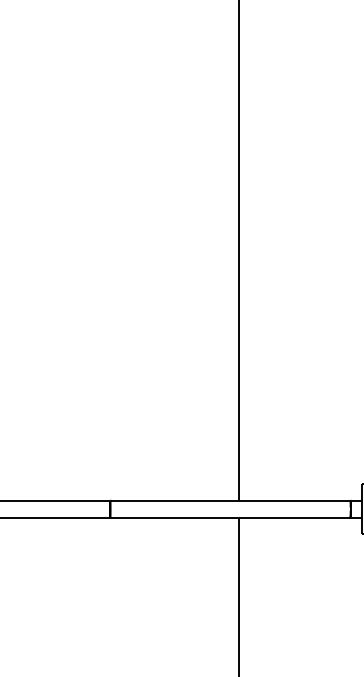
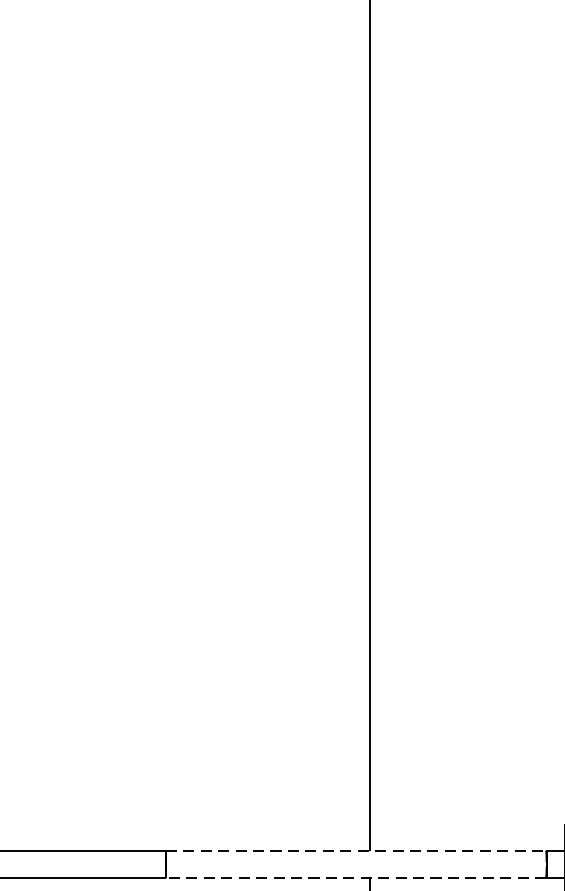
line: (230, 500) -> (356, 850), solid -> dashed
line: (230, 517) -> (356, 877), solid -> dashed

